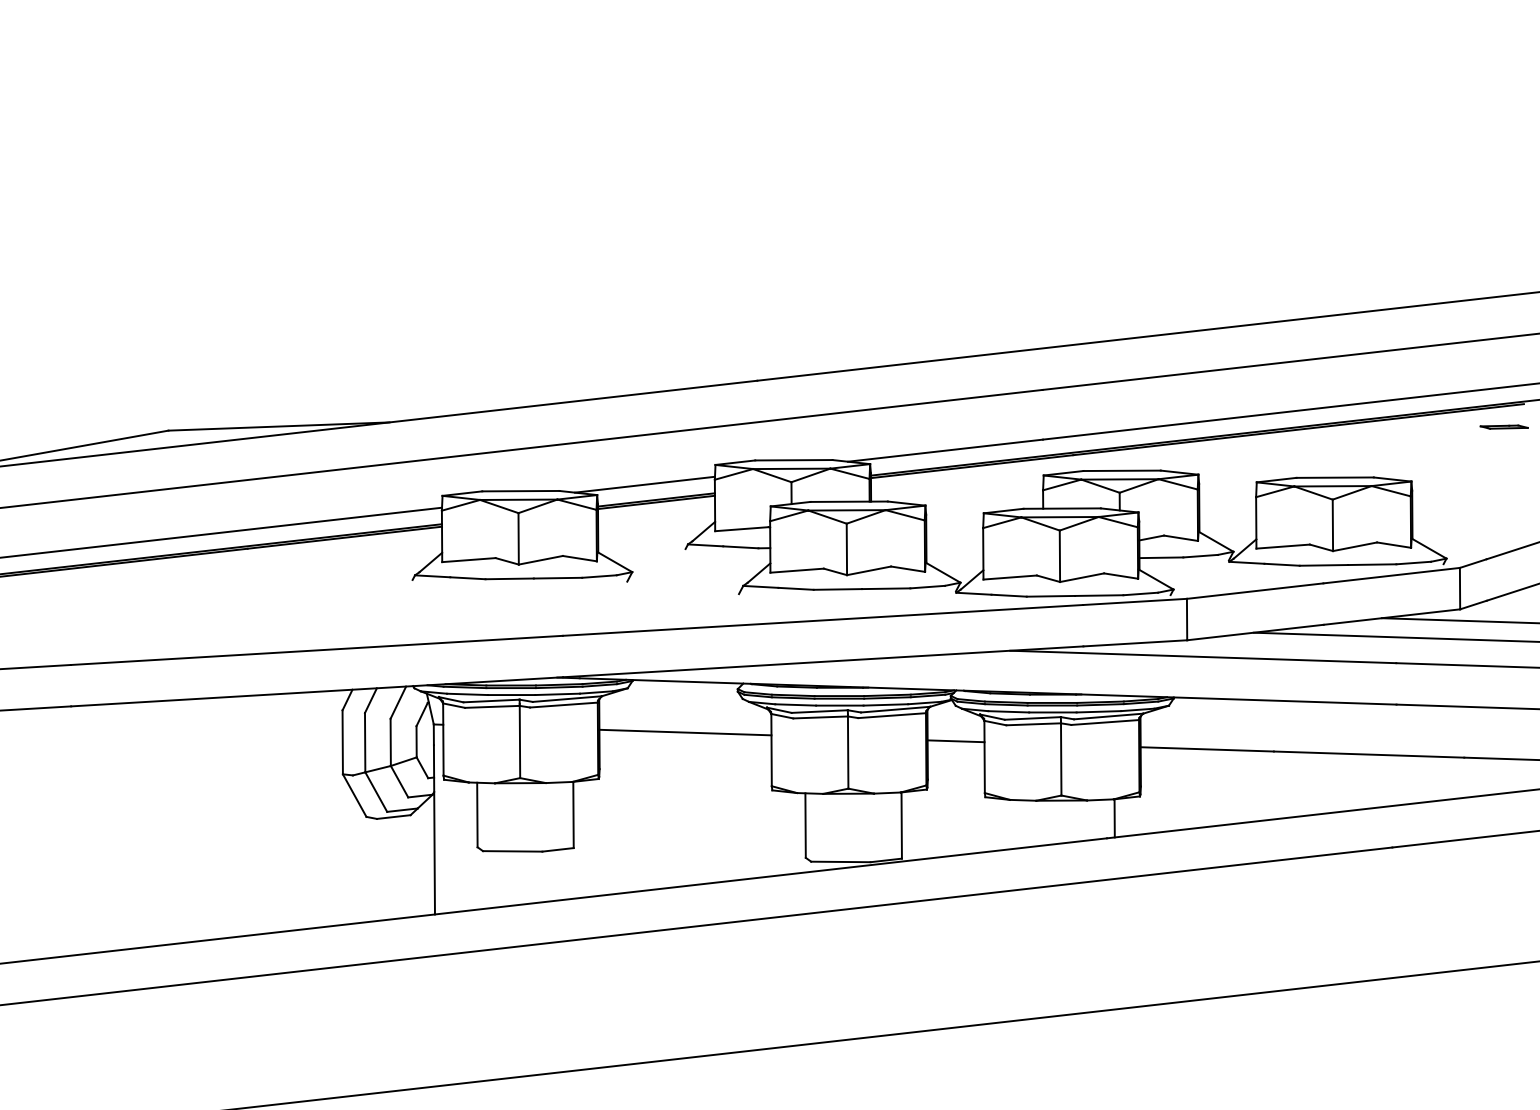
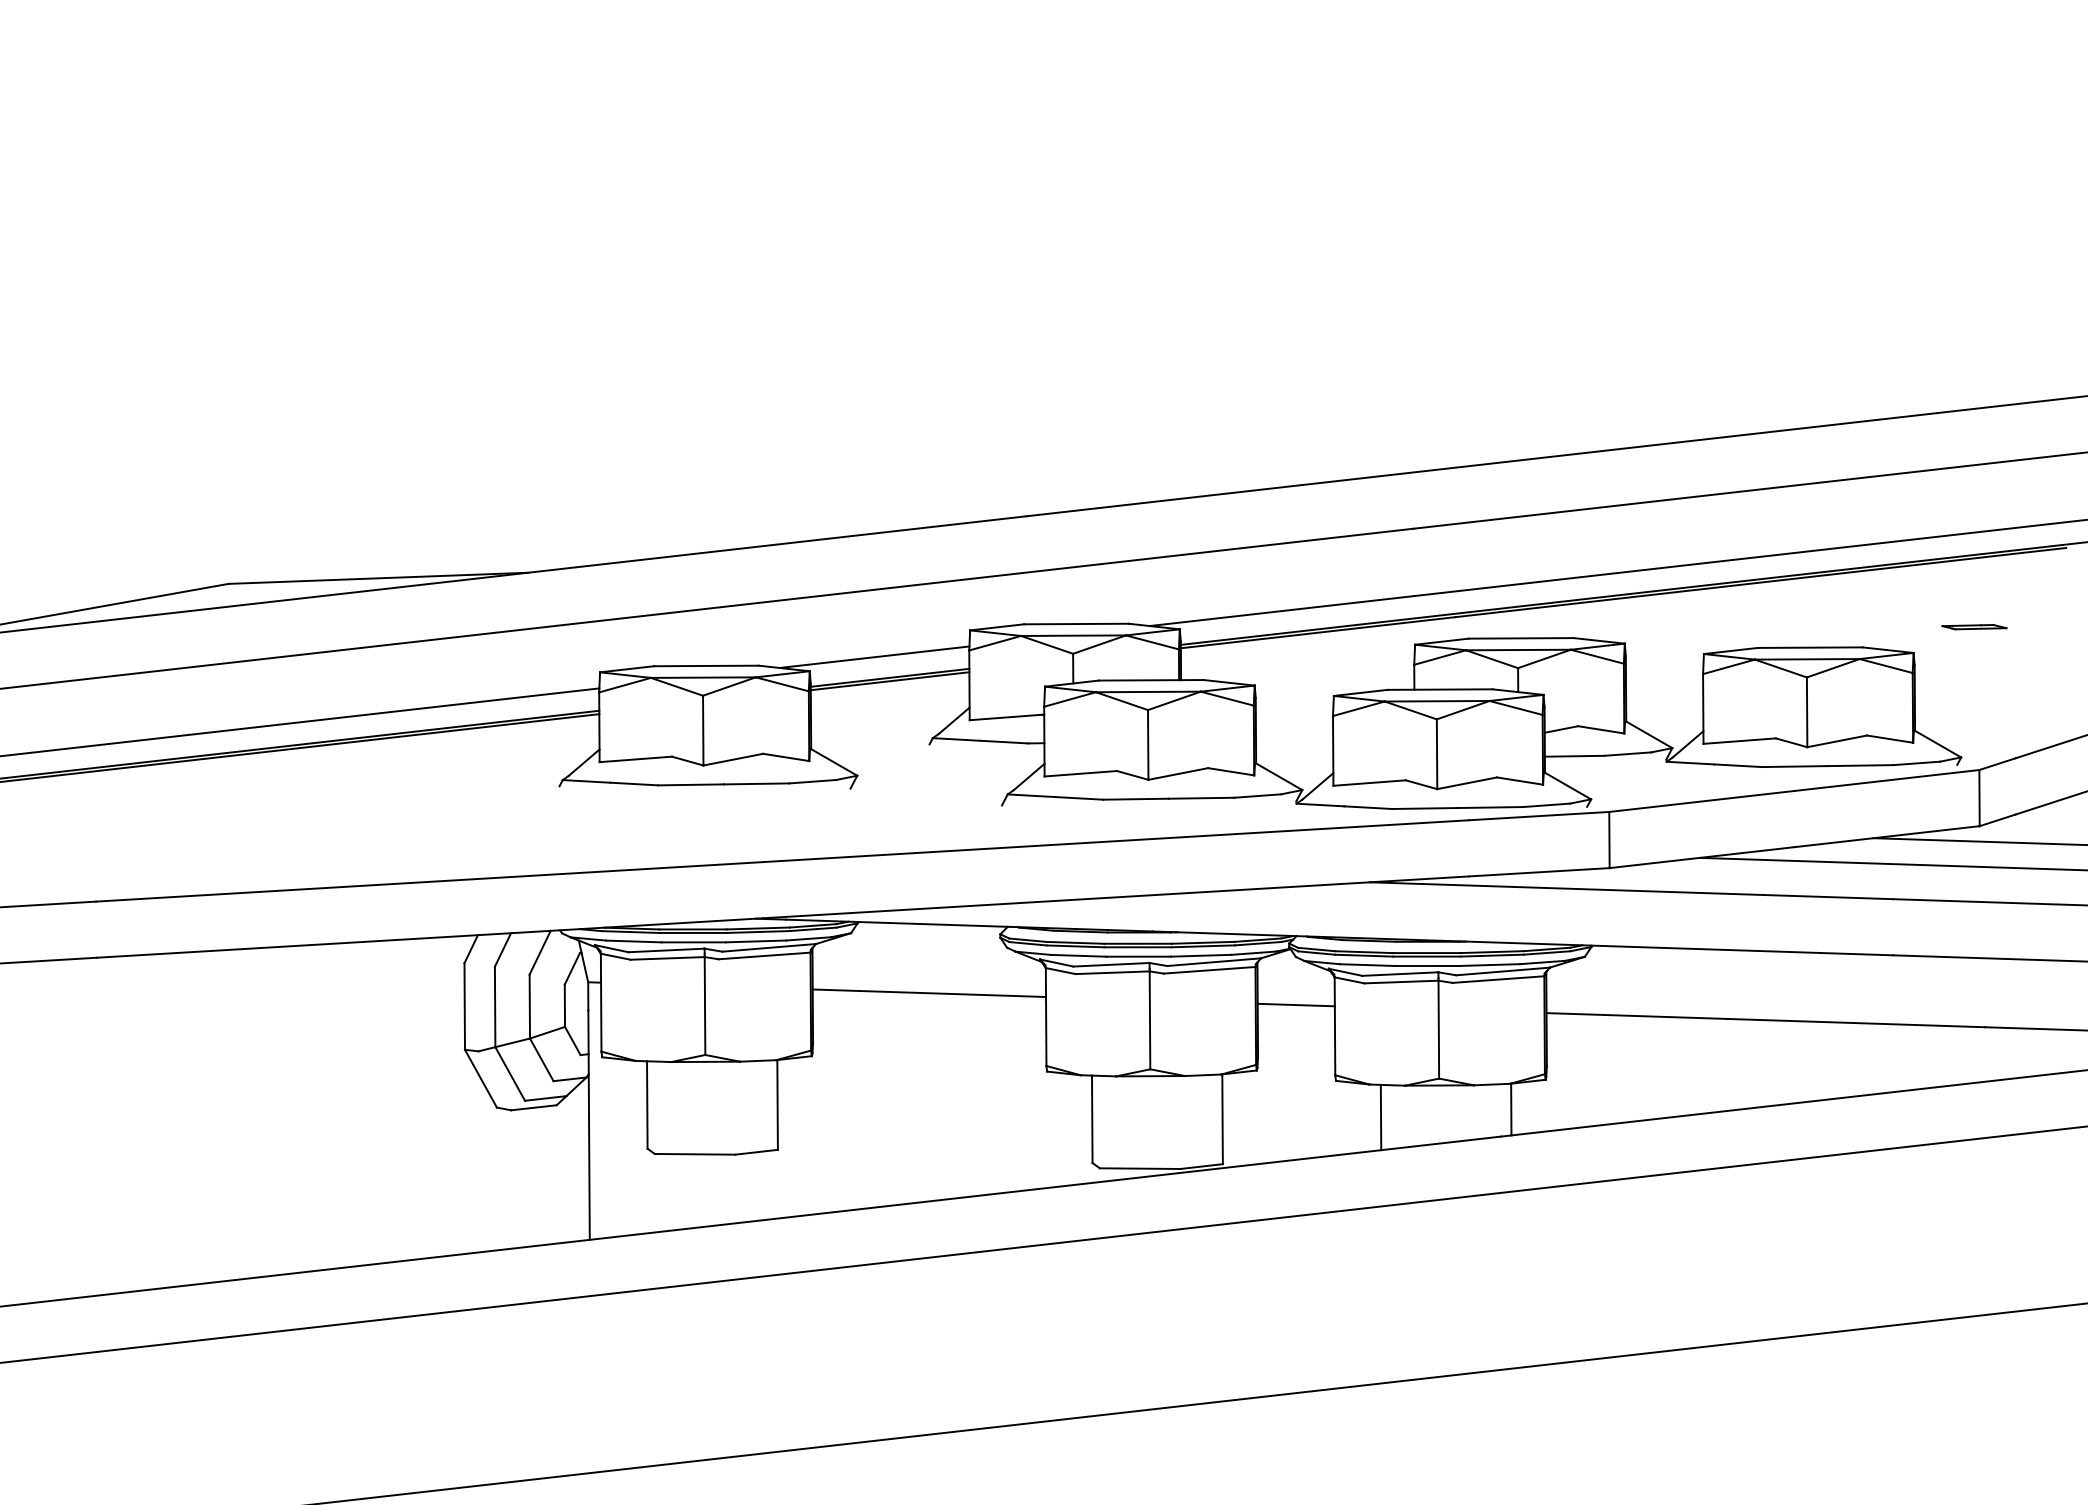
part: (1504, 427) -> (1974, 627), moved
line: (1018, 824) -> (1380, 1117), added

